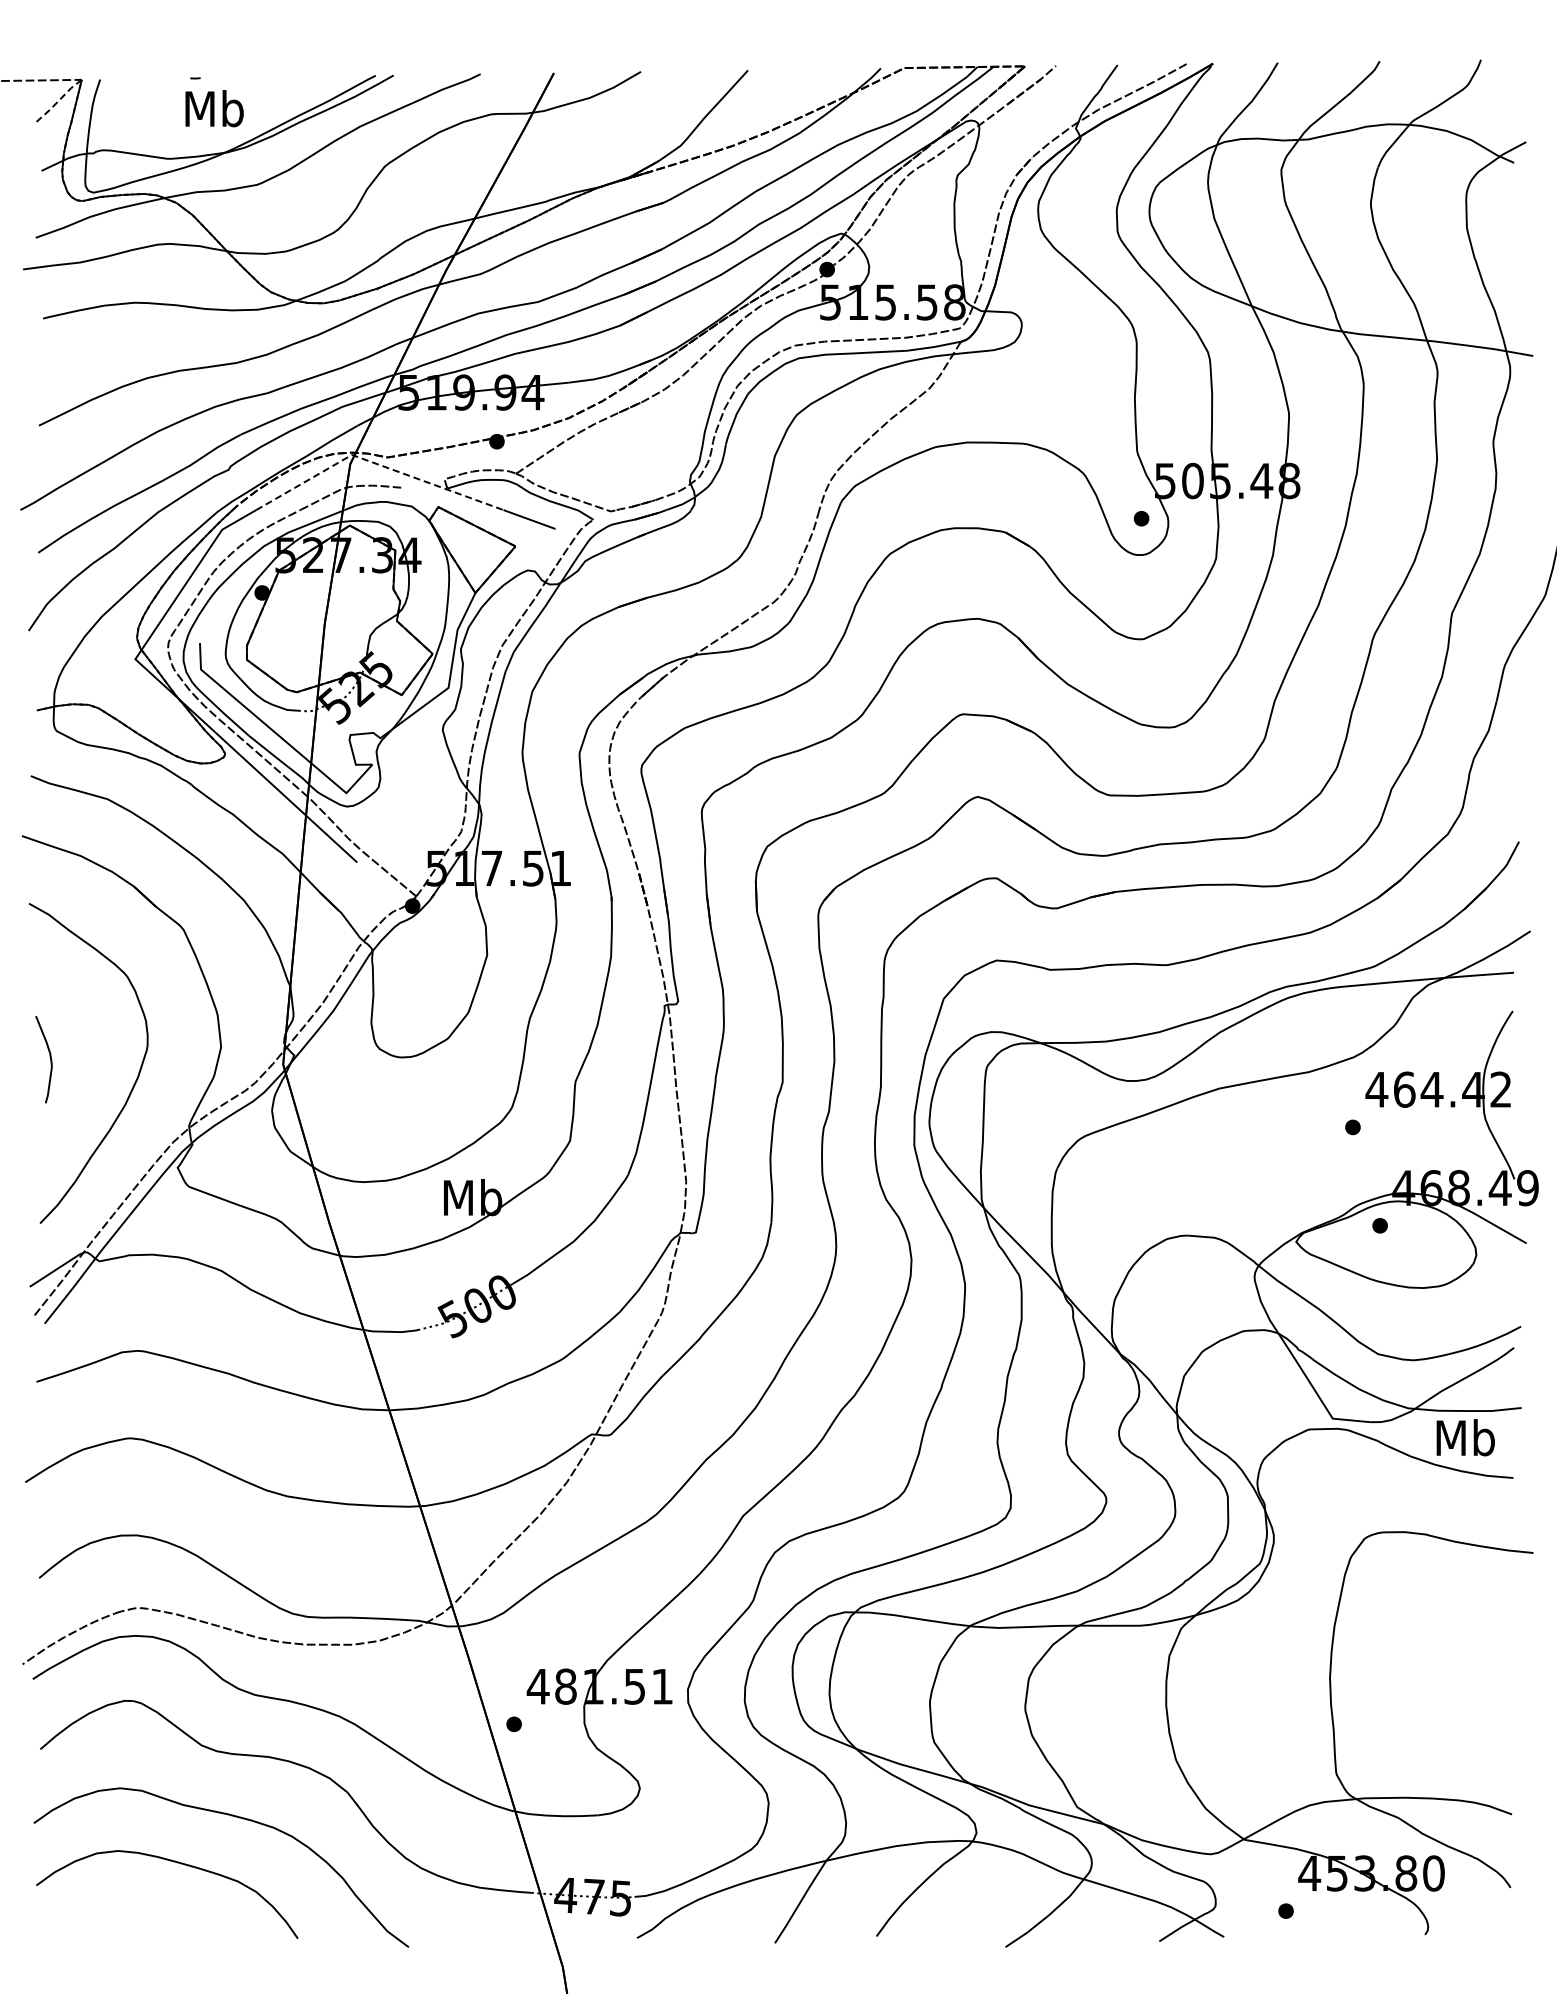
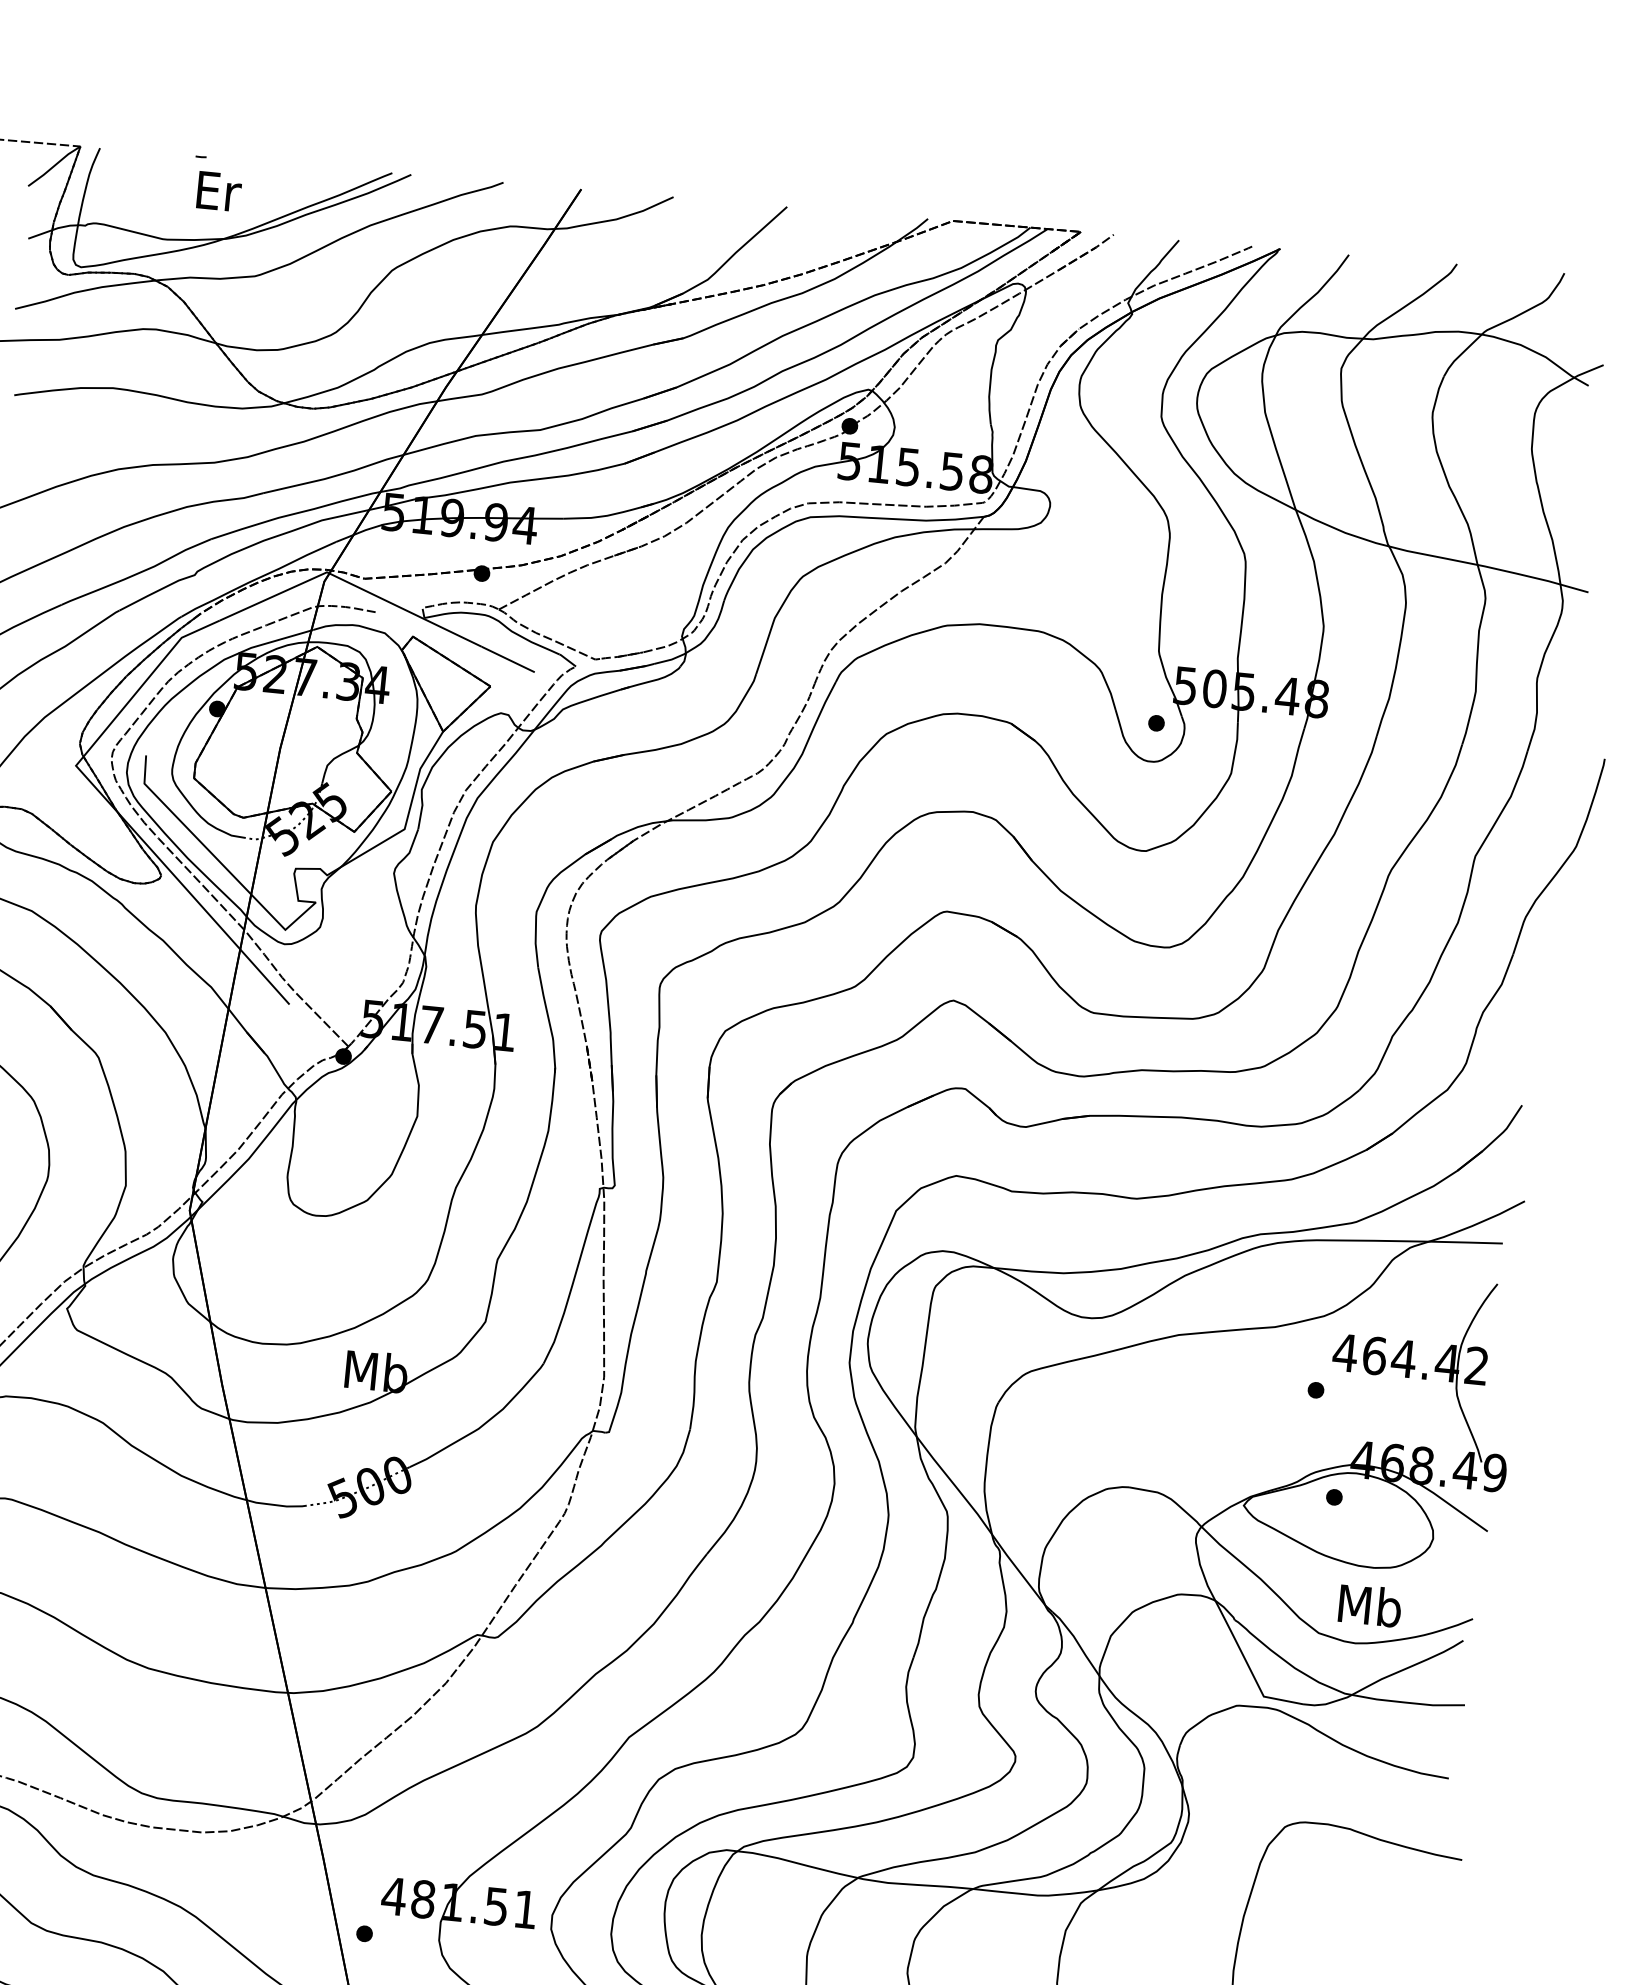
line: (58, 100) -> (53, 165), dashed -> solid
text: (214, 108) -> (218, 190), Mb -> Er
line: (375, 463) -> (351, 583), dashed -> solid
text: (1465, 1437) -> (1369, 1605), moved

